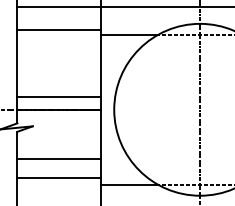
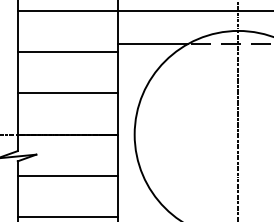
line: (58, 30) -> (67, 52), moved
line: (58, 96) -> (67, 93), moved
line: (58, 159) -> (67, 176), moved

